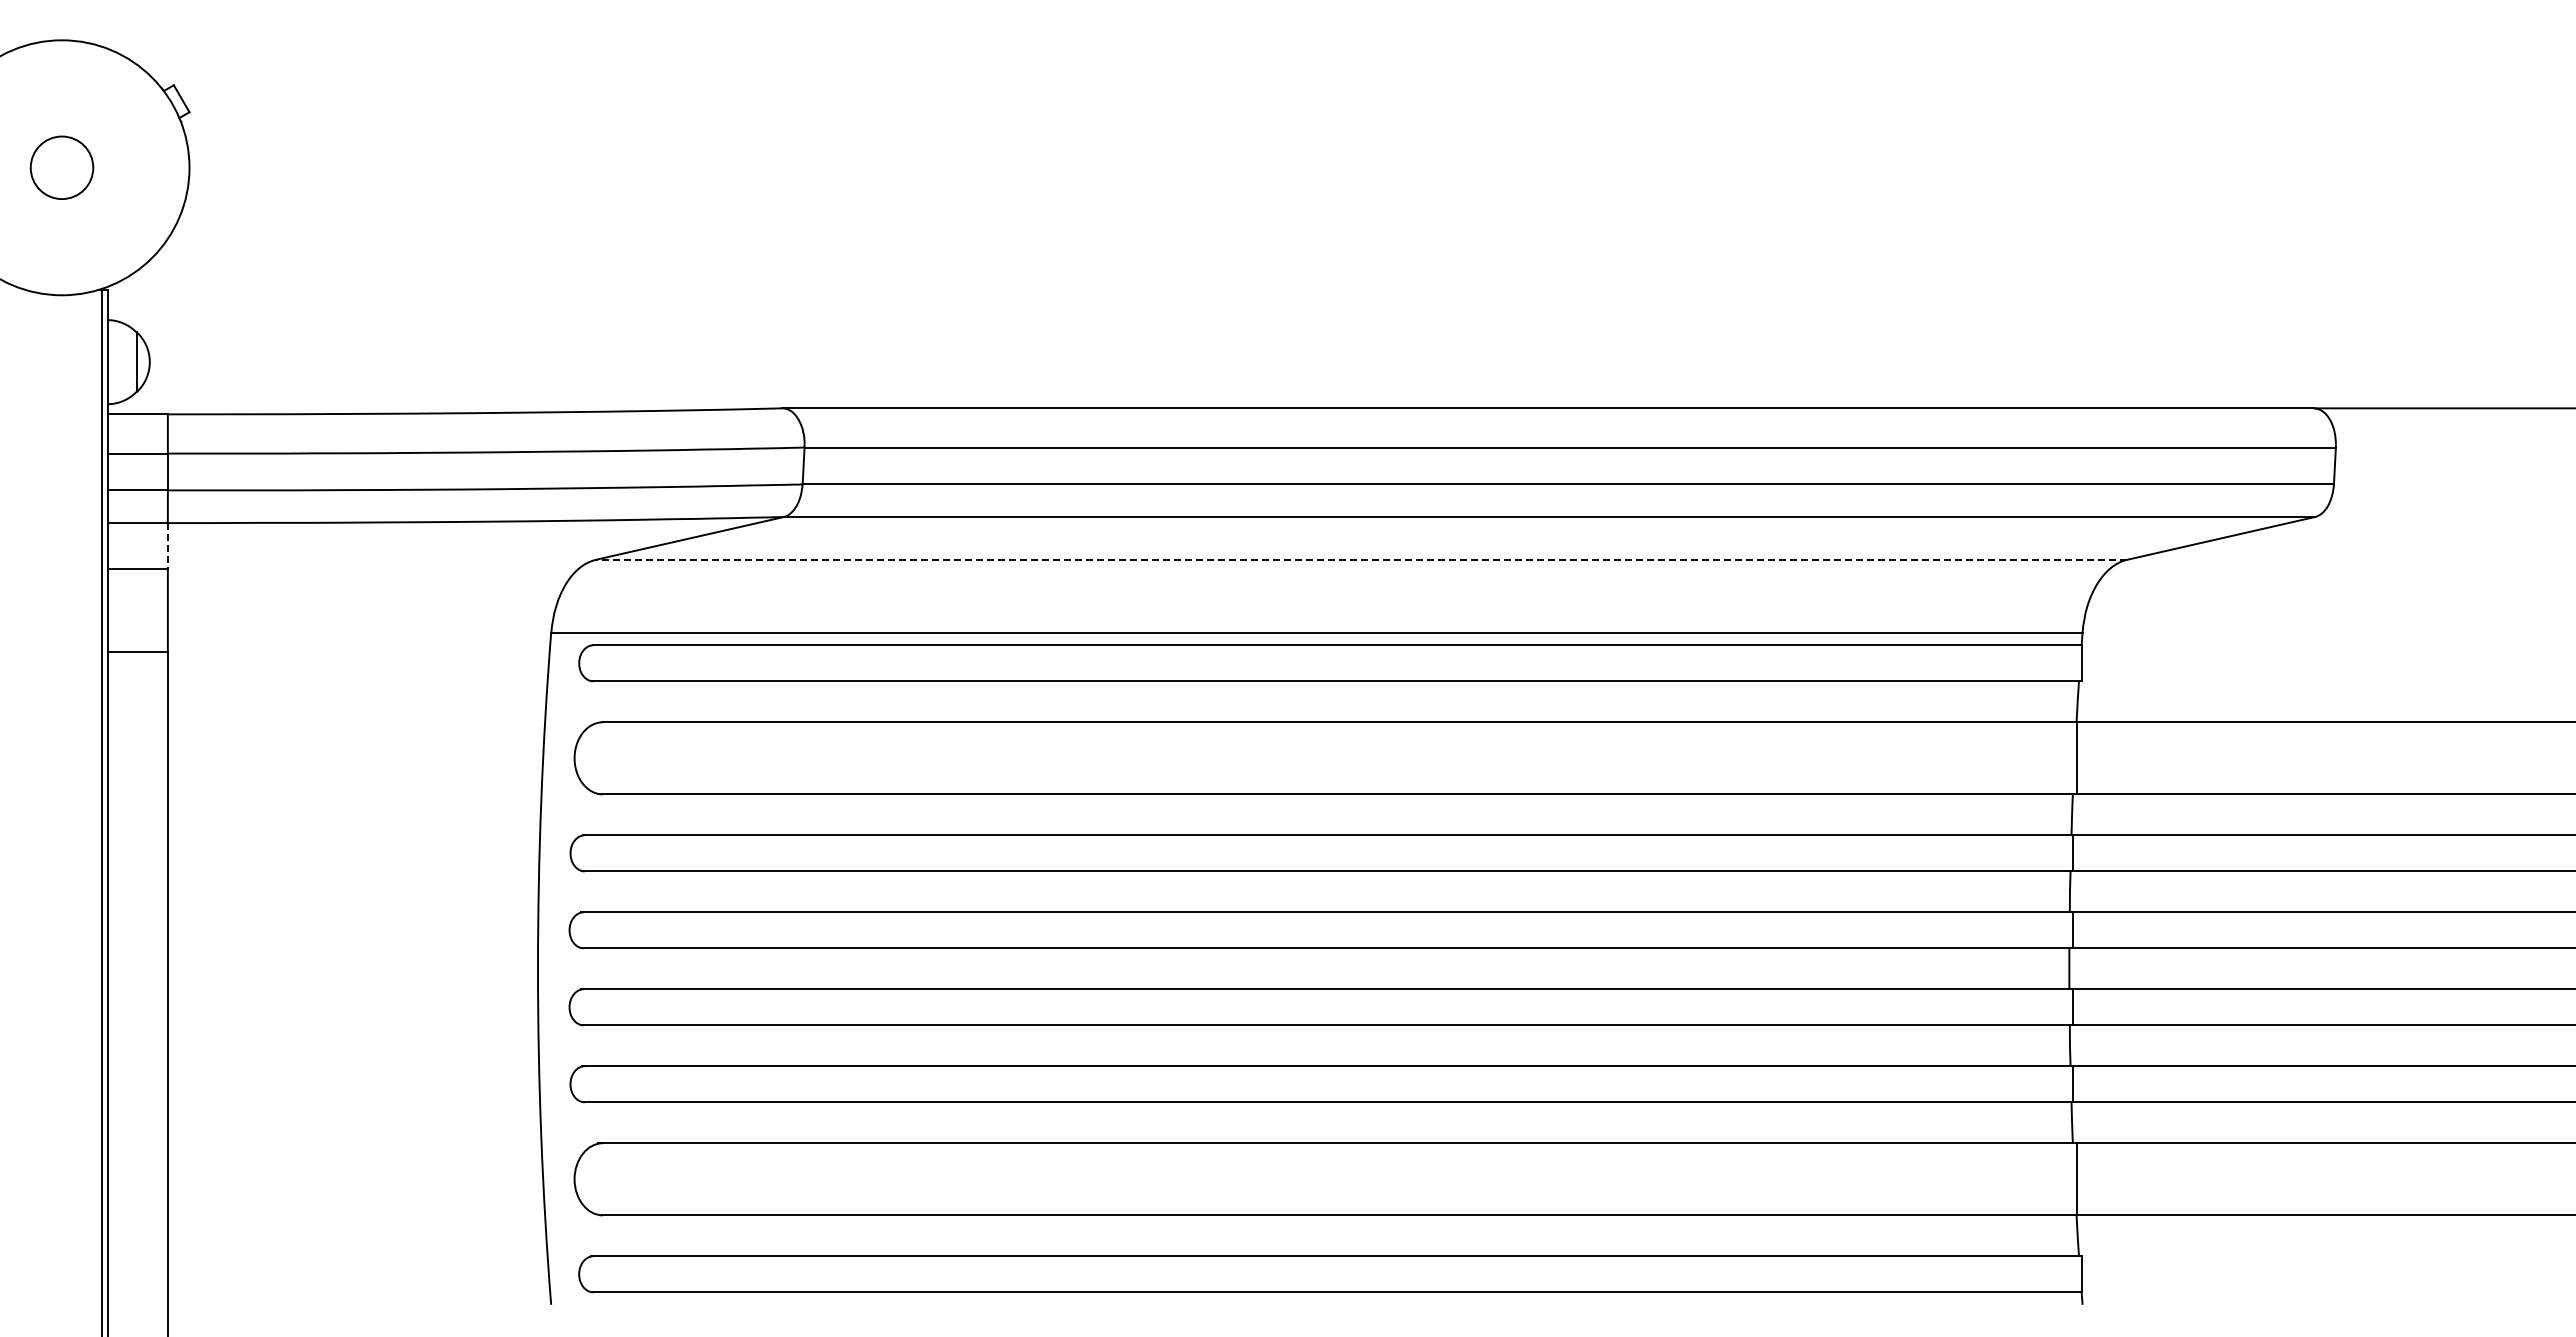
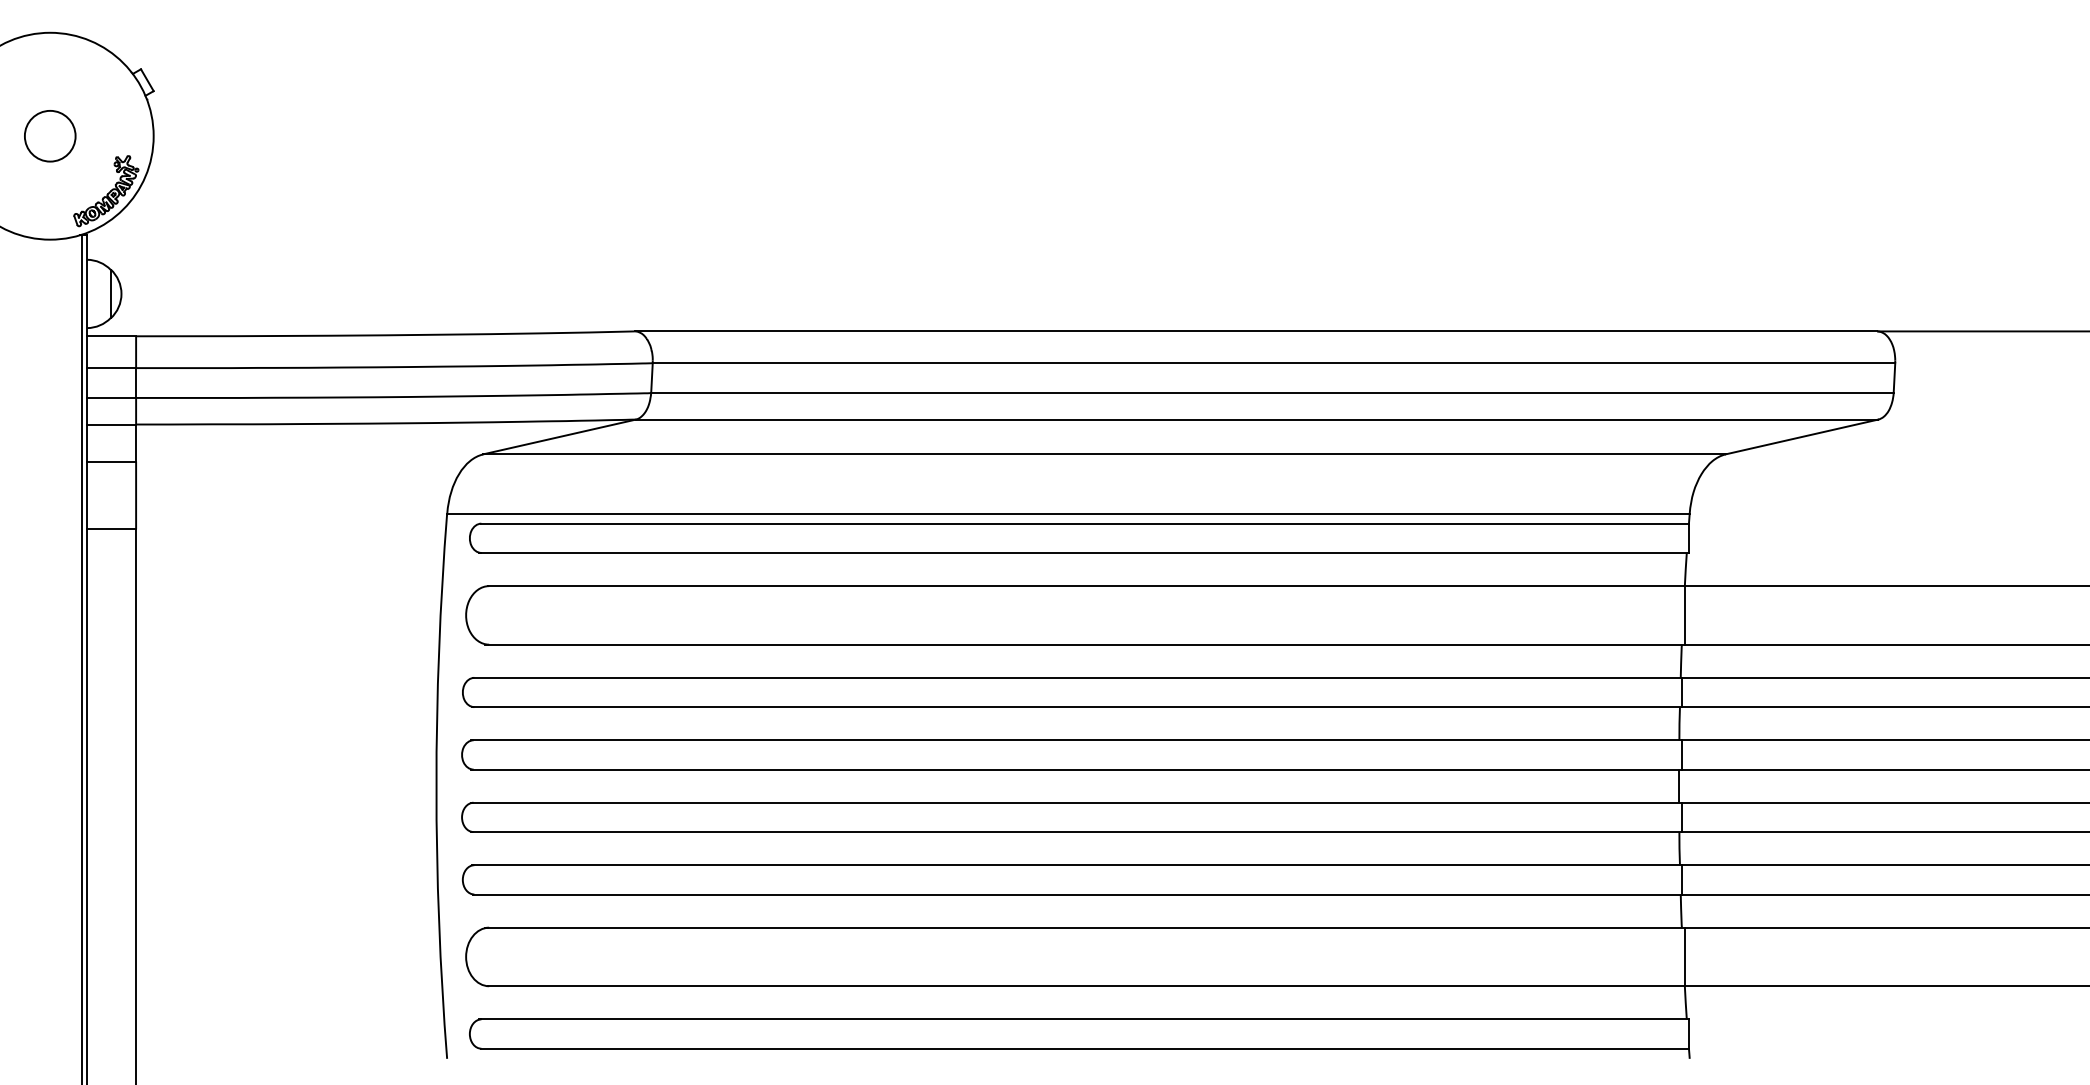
part: (130, 235) -> (105, 191), added
line: (167, 545) -> (135, 442), dashed -> solid
line: (1361, 559) -> (1104, 454), dashed -> solid

